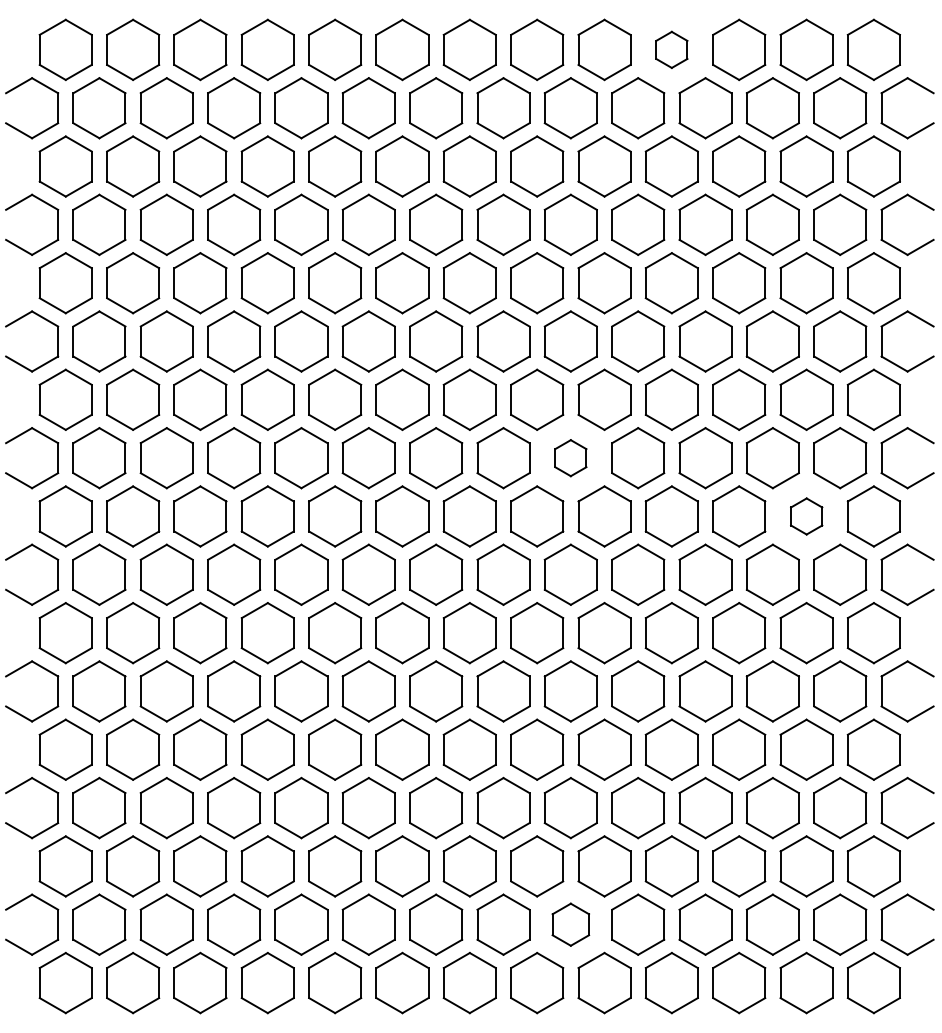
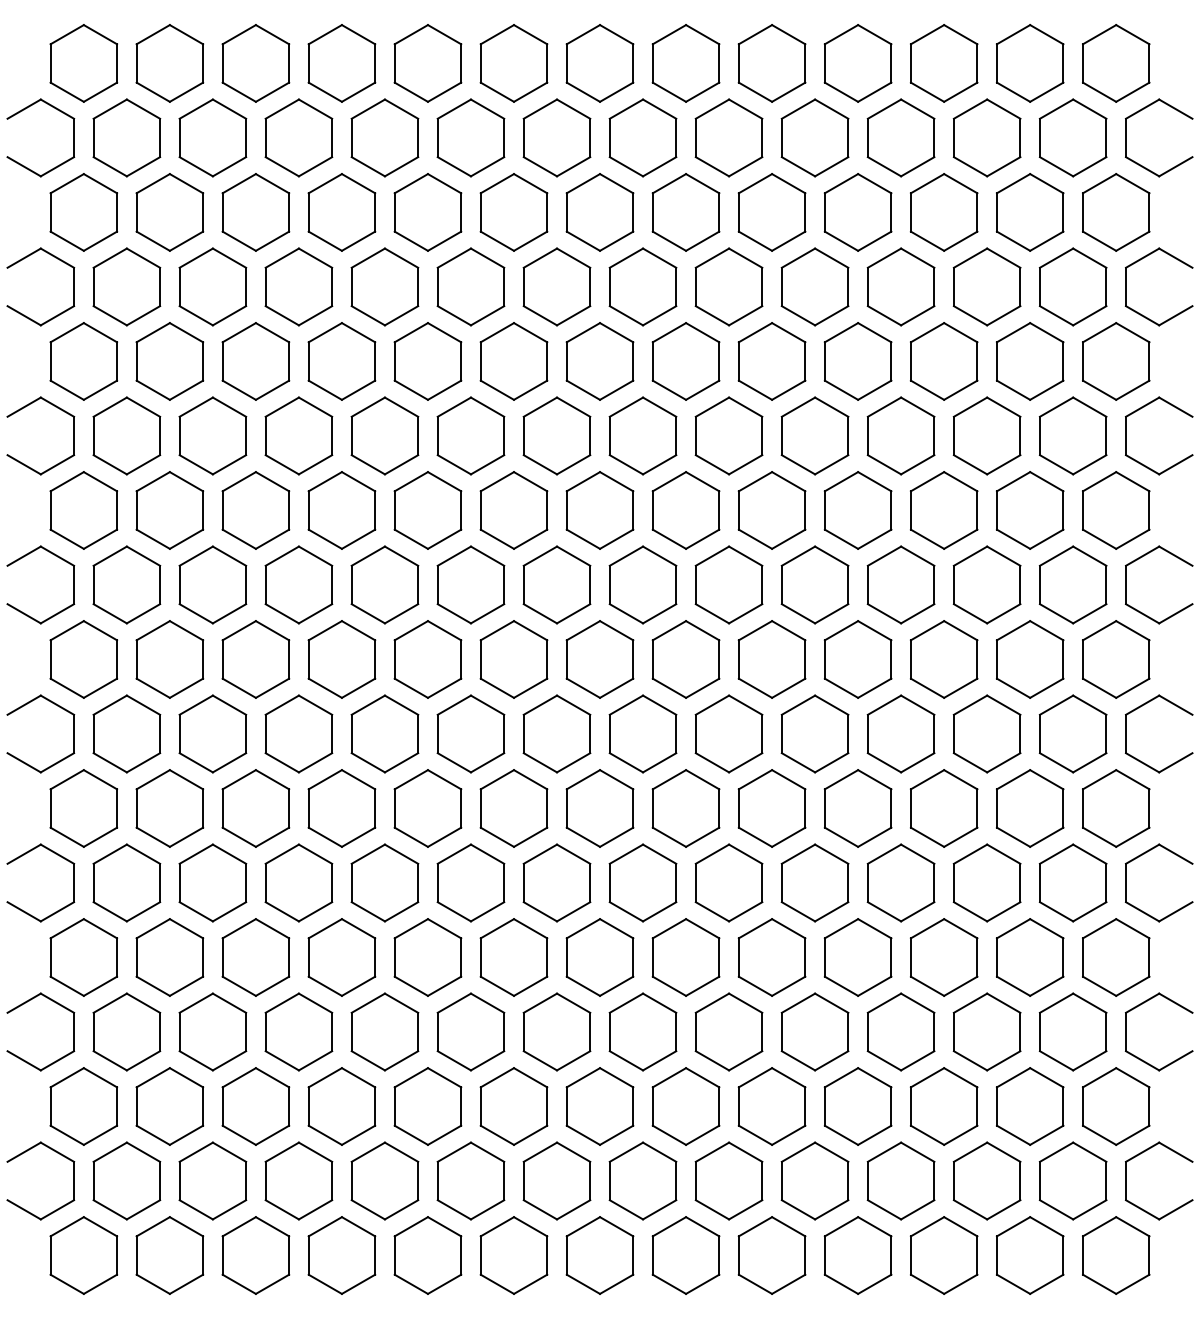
part: (671, 49) -> (857, 63), size x1.67
part: (570, 457) -> (728, 584), size x1.67
part: (806, 516) -> (1030, 659), size x1.67
part: (570, 924) -> (728, 1180), size x1.43

